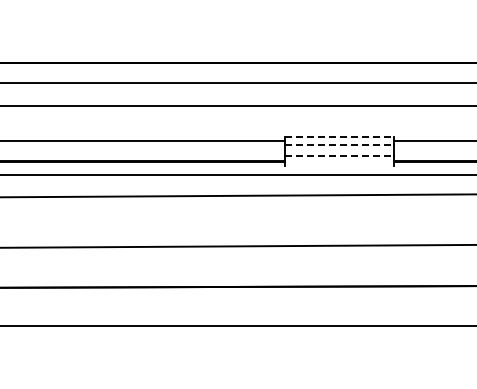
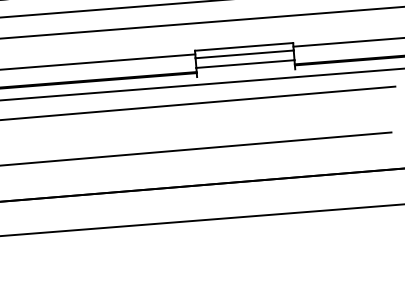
line: (339, 136) -> (244, 46), dashed -> solid
line: (339, 145) -> (244, 54), dashed -> solid
line: (339, 156) -> (245, 64), dashed -> solid

